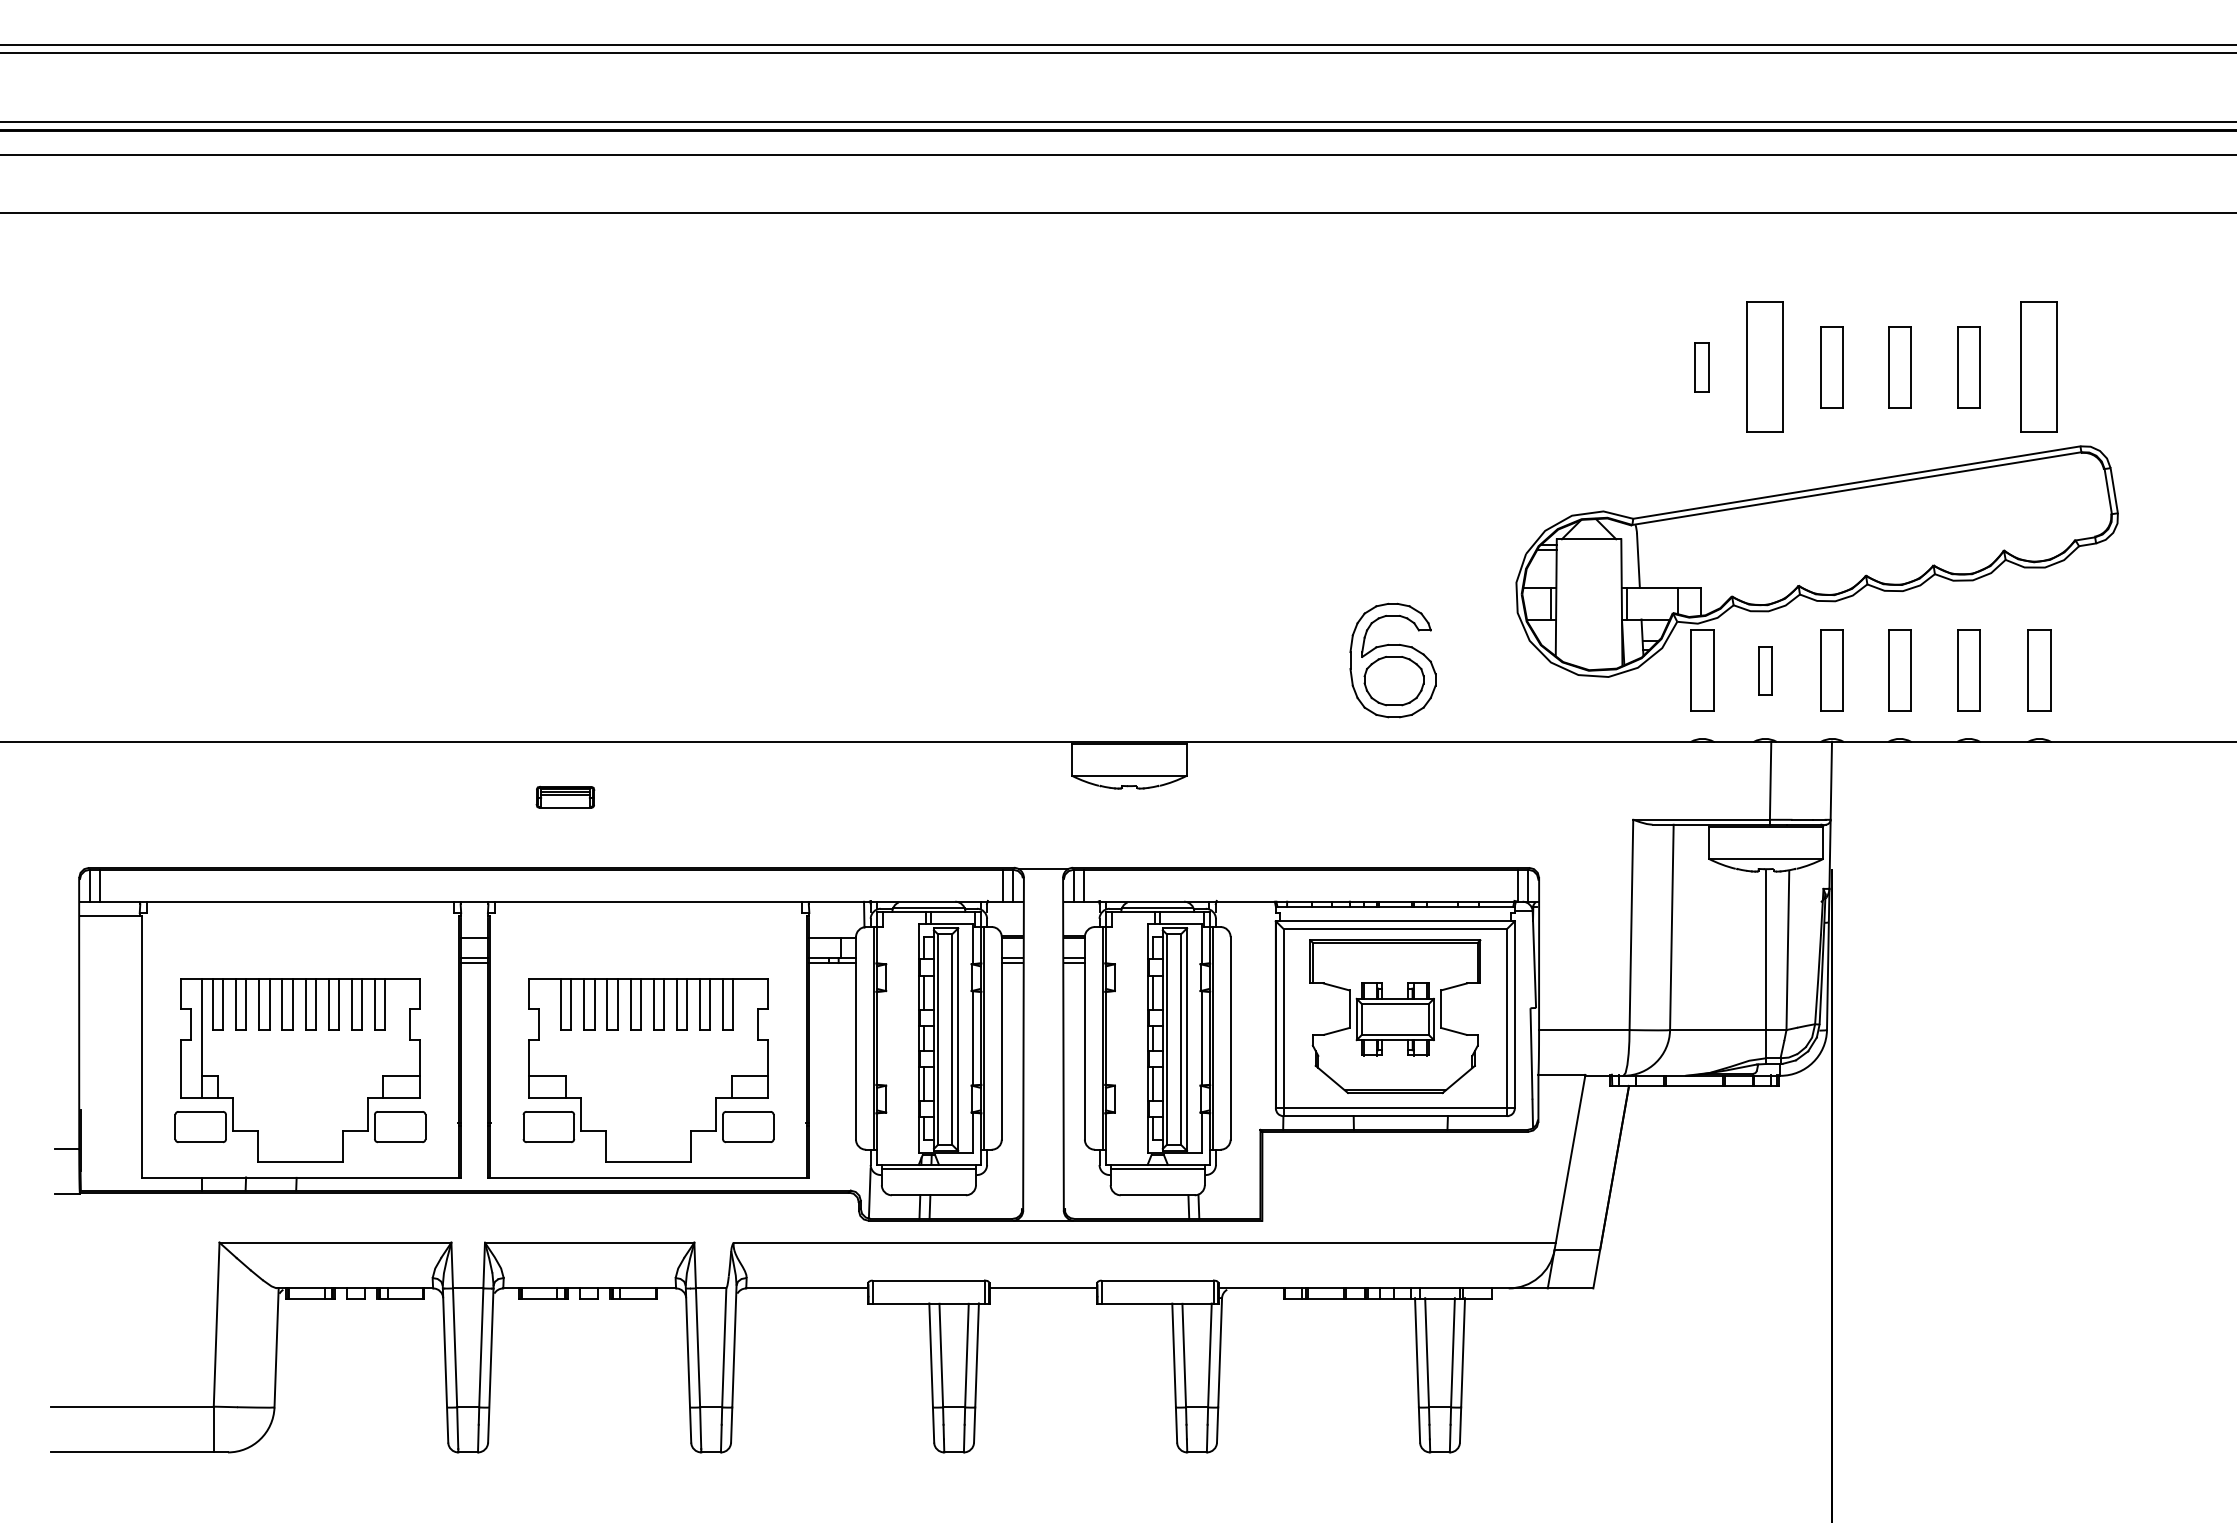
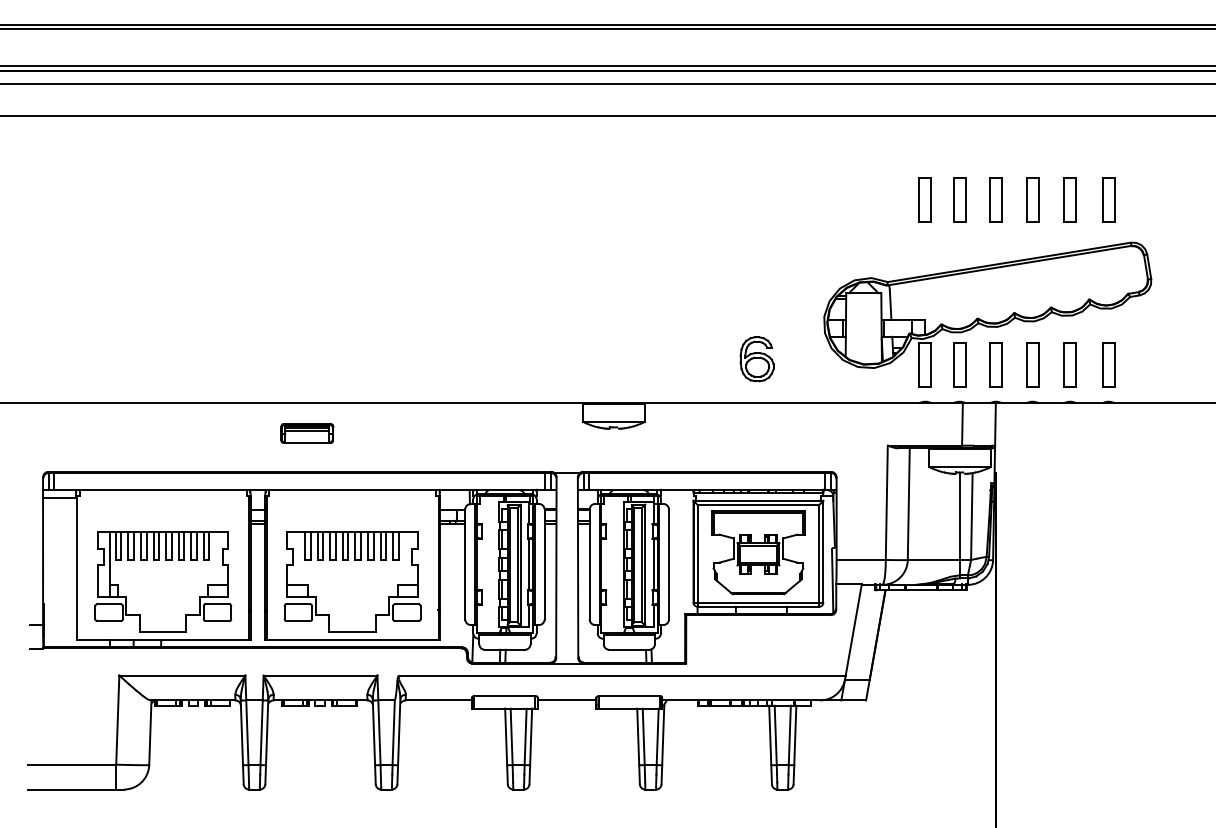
part: (1700, 366) -> (924, 199), size x1.67
part: (1765, 366) -> (959, 199), size x0.62
part: (2039, 366) -> (1108, 199), size x0.62
part: (1391, 661) -> (756, 359), size x0.71
part: (1765, 670) -> (959, 364), size x1.67
part: (565, 797) -> (307, 433), size x1.67

